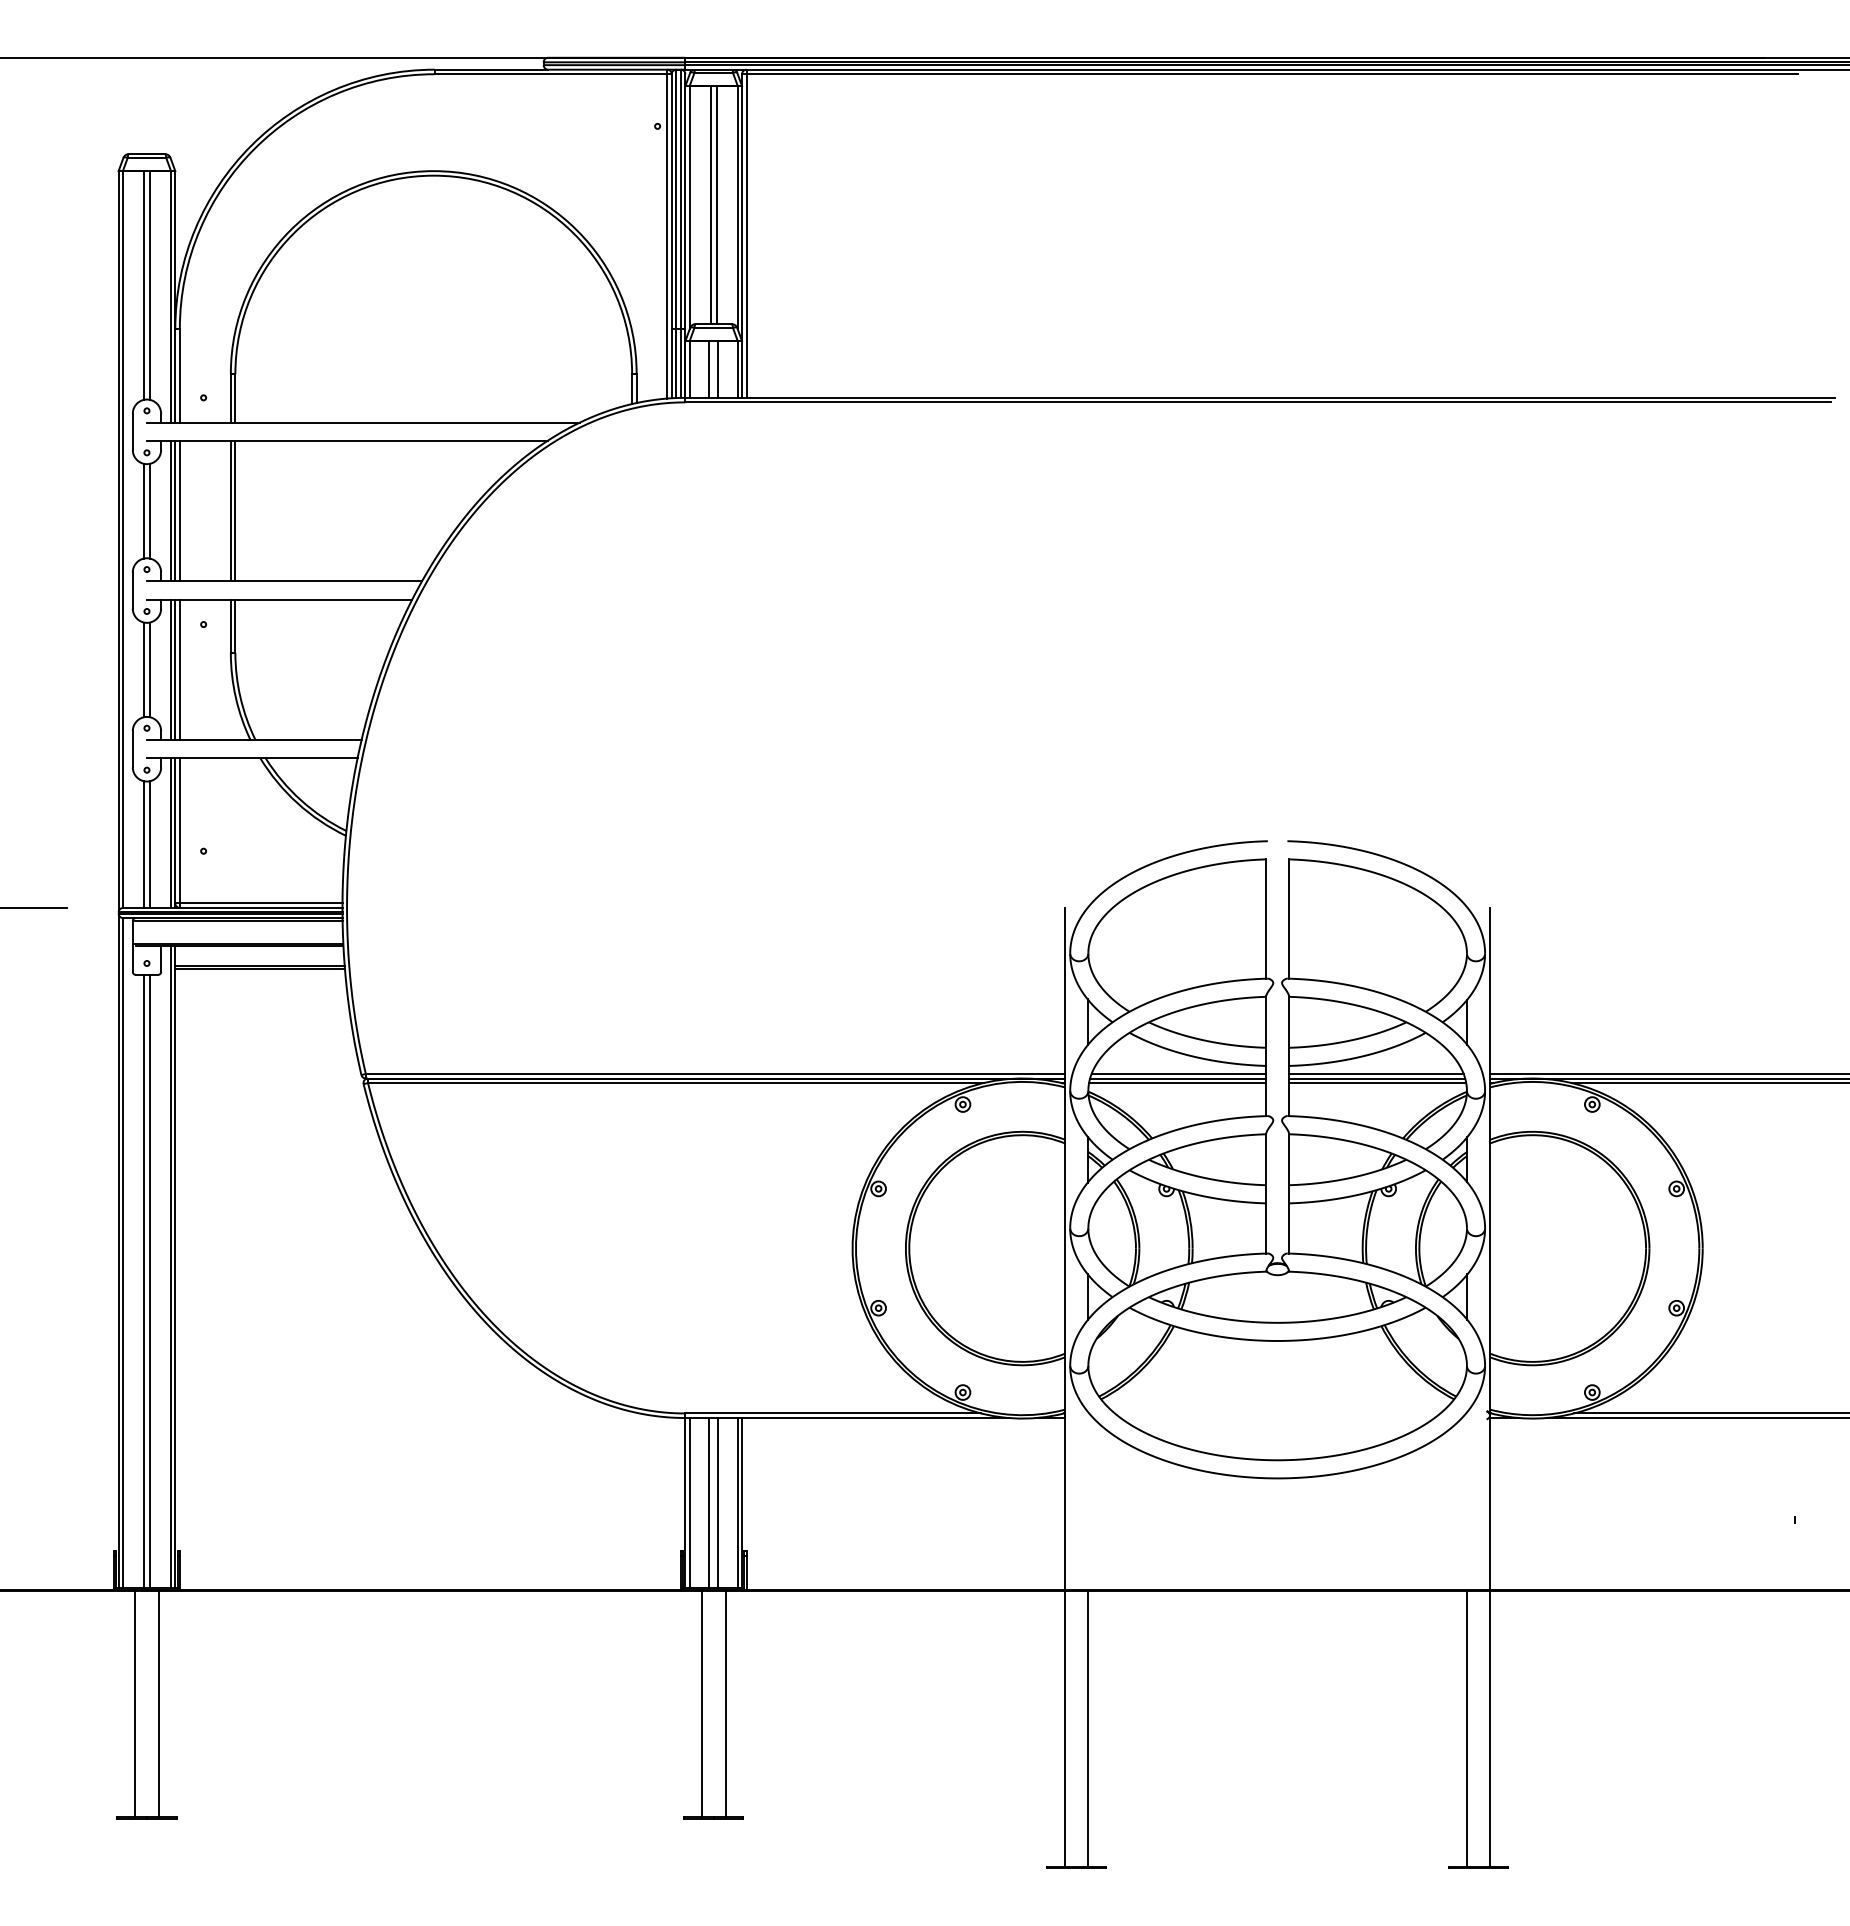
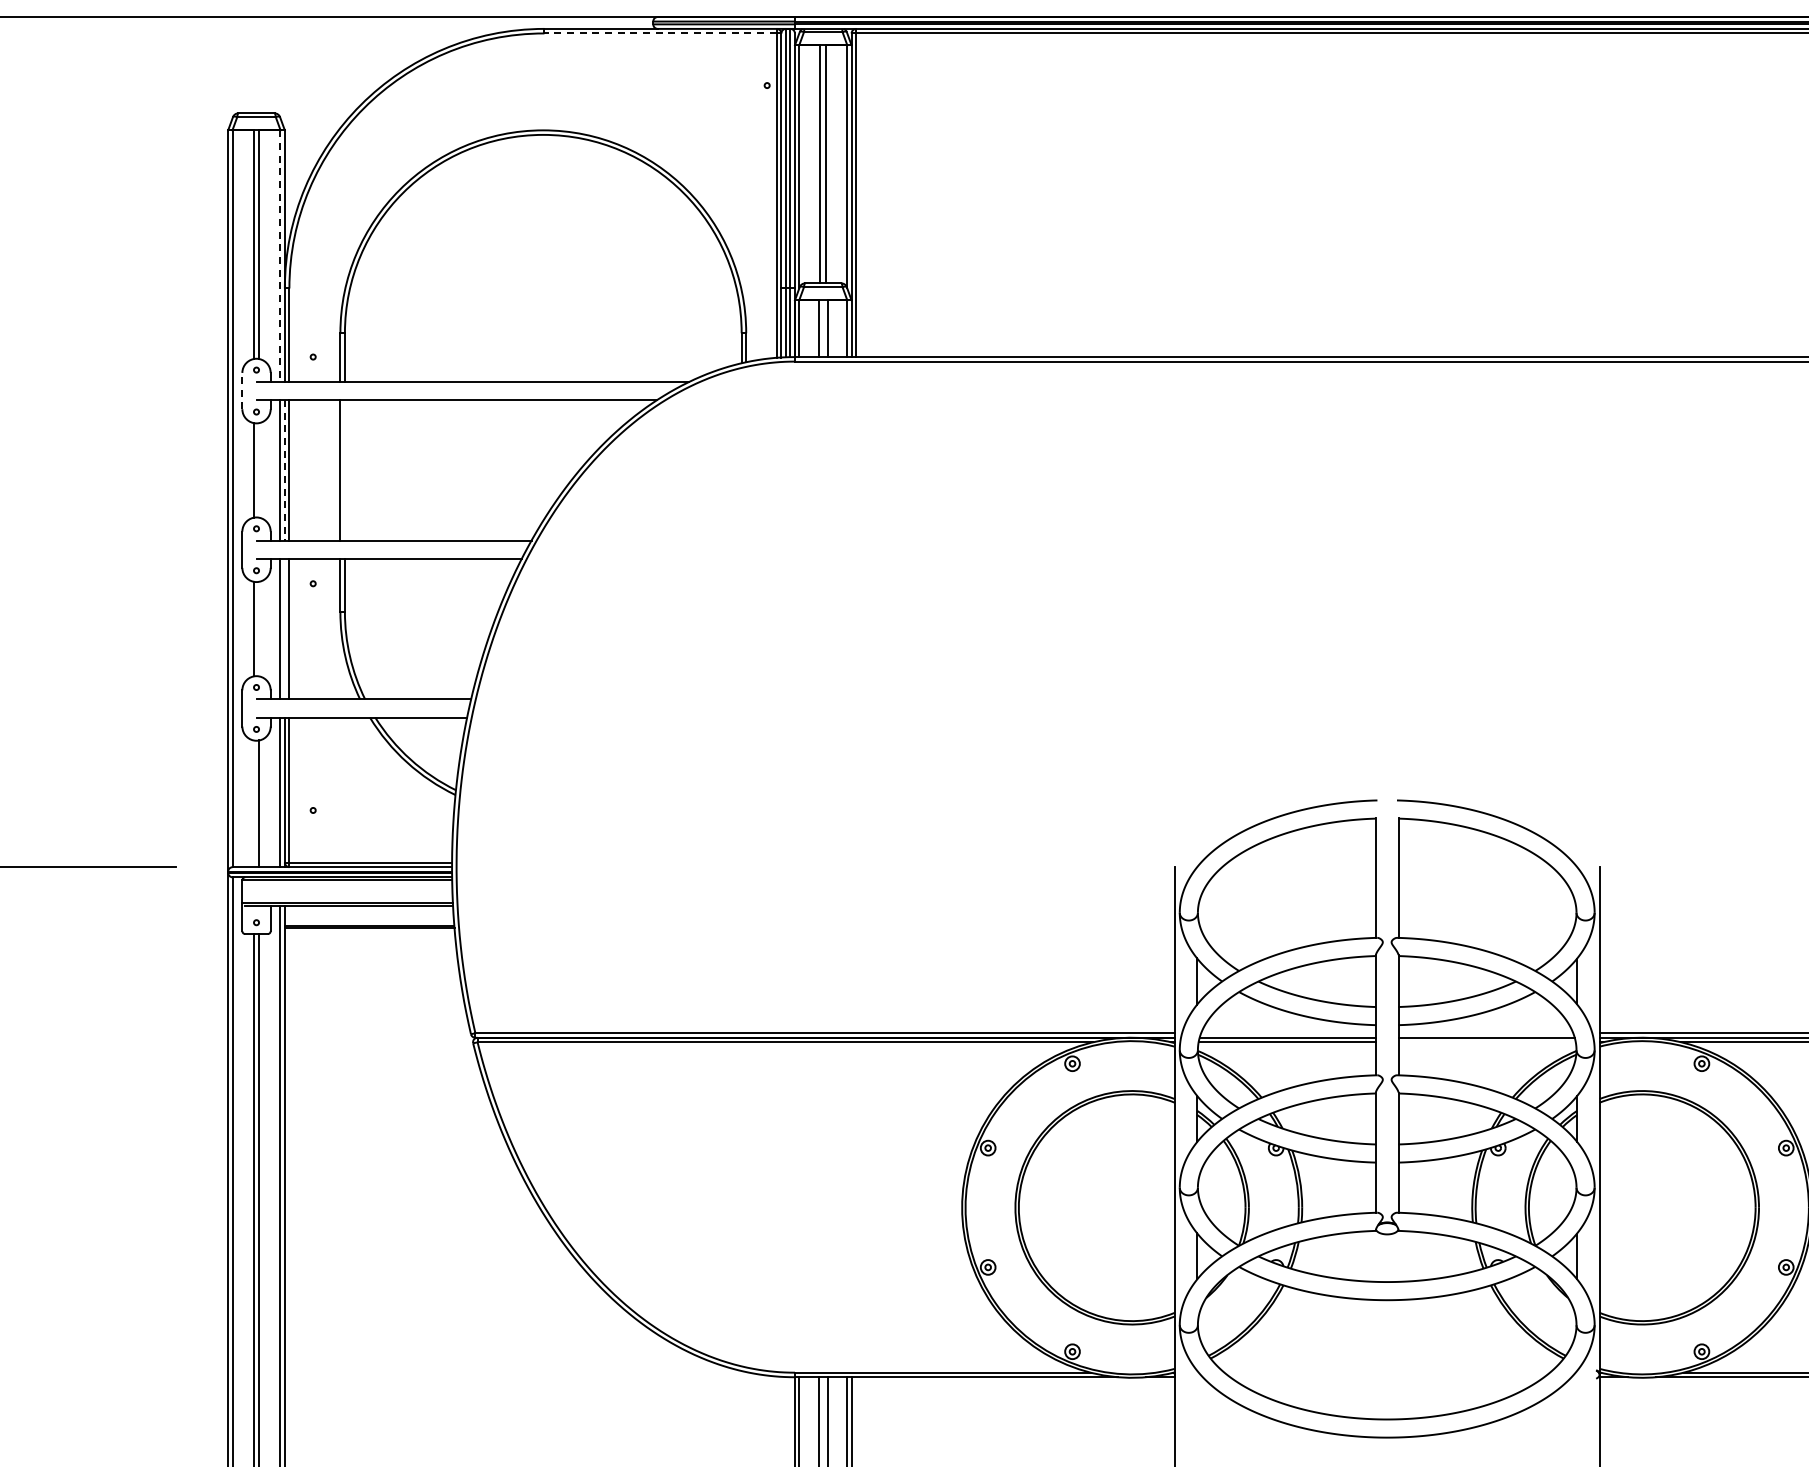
line: (550, 74) -> (660, 33), solid -> dashed
line: (170, 296) -> (280, 255), solid -> dashed
line: (132, 431) -> (242, 390), solid -> dashed
line: (149, 510) -> (259, 469), removed
line: (235, 510) -> (345, 469), removed
line: (175, 511) -> (285, 470), solid -> dashed
line: (149, 669) -> (259, 628), removed
line: (175, 669) -> (285, 628), removed
line: (144, 844) -> (254, 803), removed
line: (1178, 1074) -> (1288, 1033), removed
line: (1375, 1074) -> (1485, 1033), removed
line: (1377, 1083) -> (1487, 1042), removed

